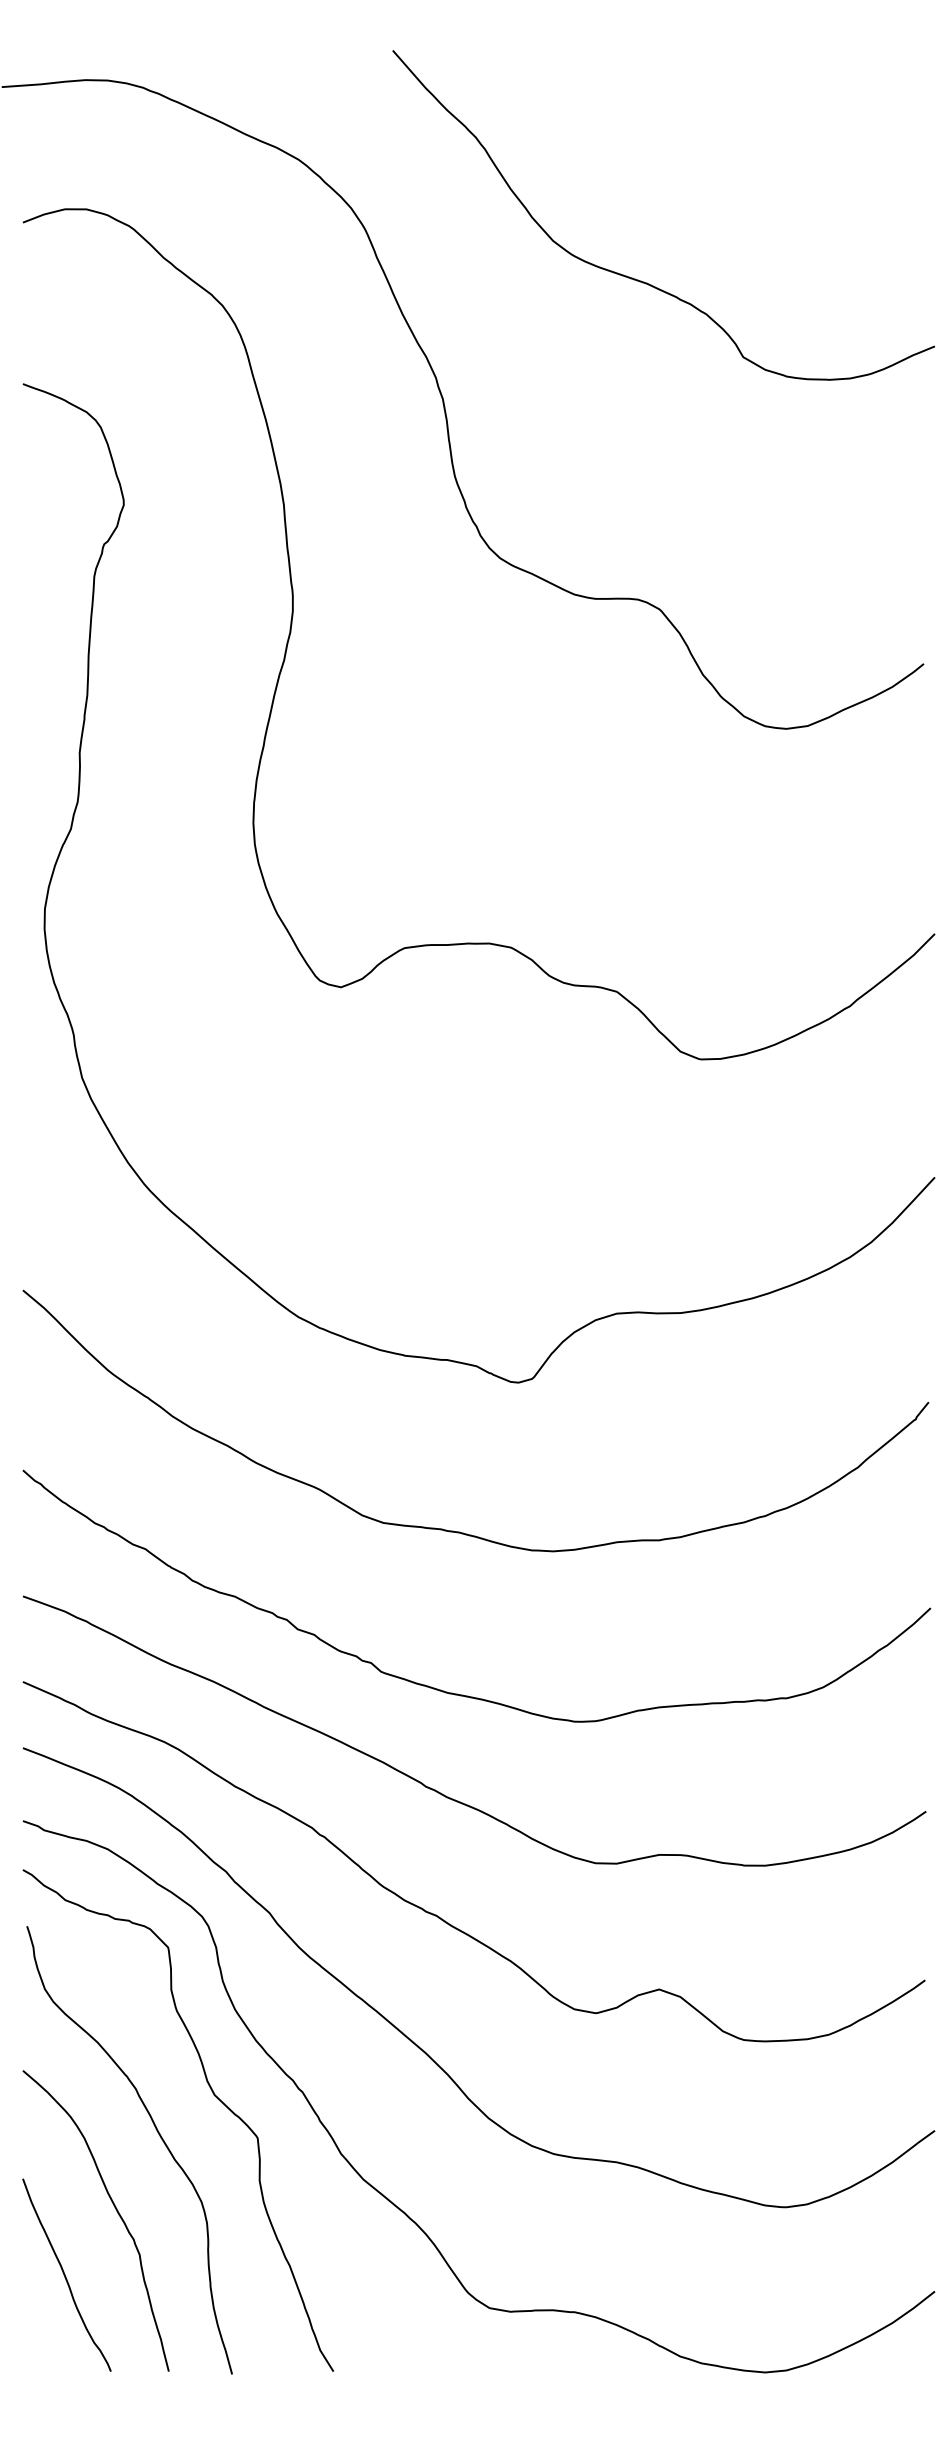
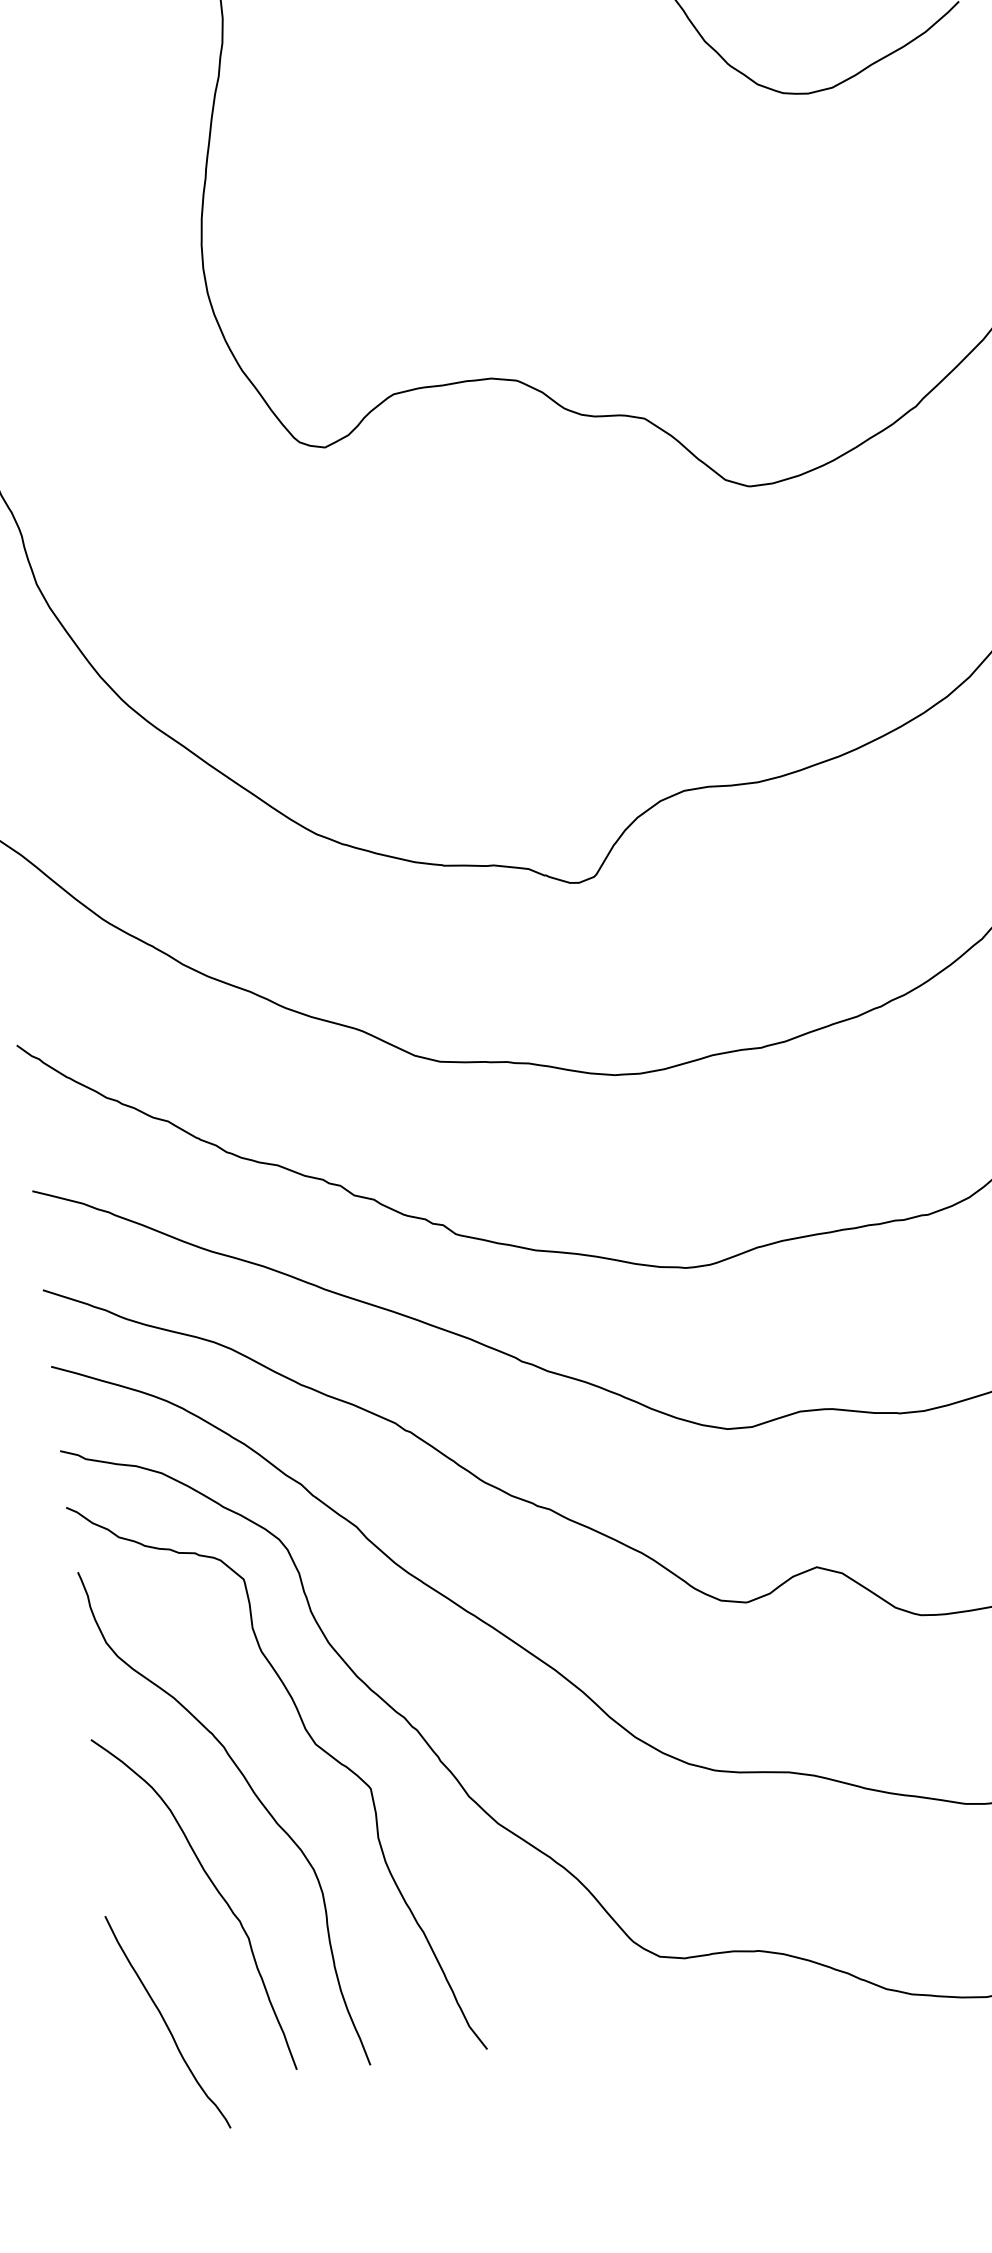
curve: (65, 2274) -> (166, 2021), moved

